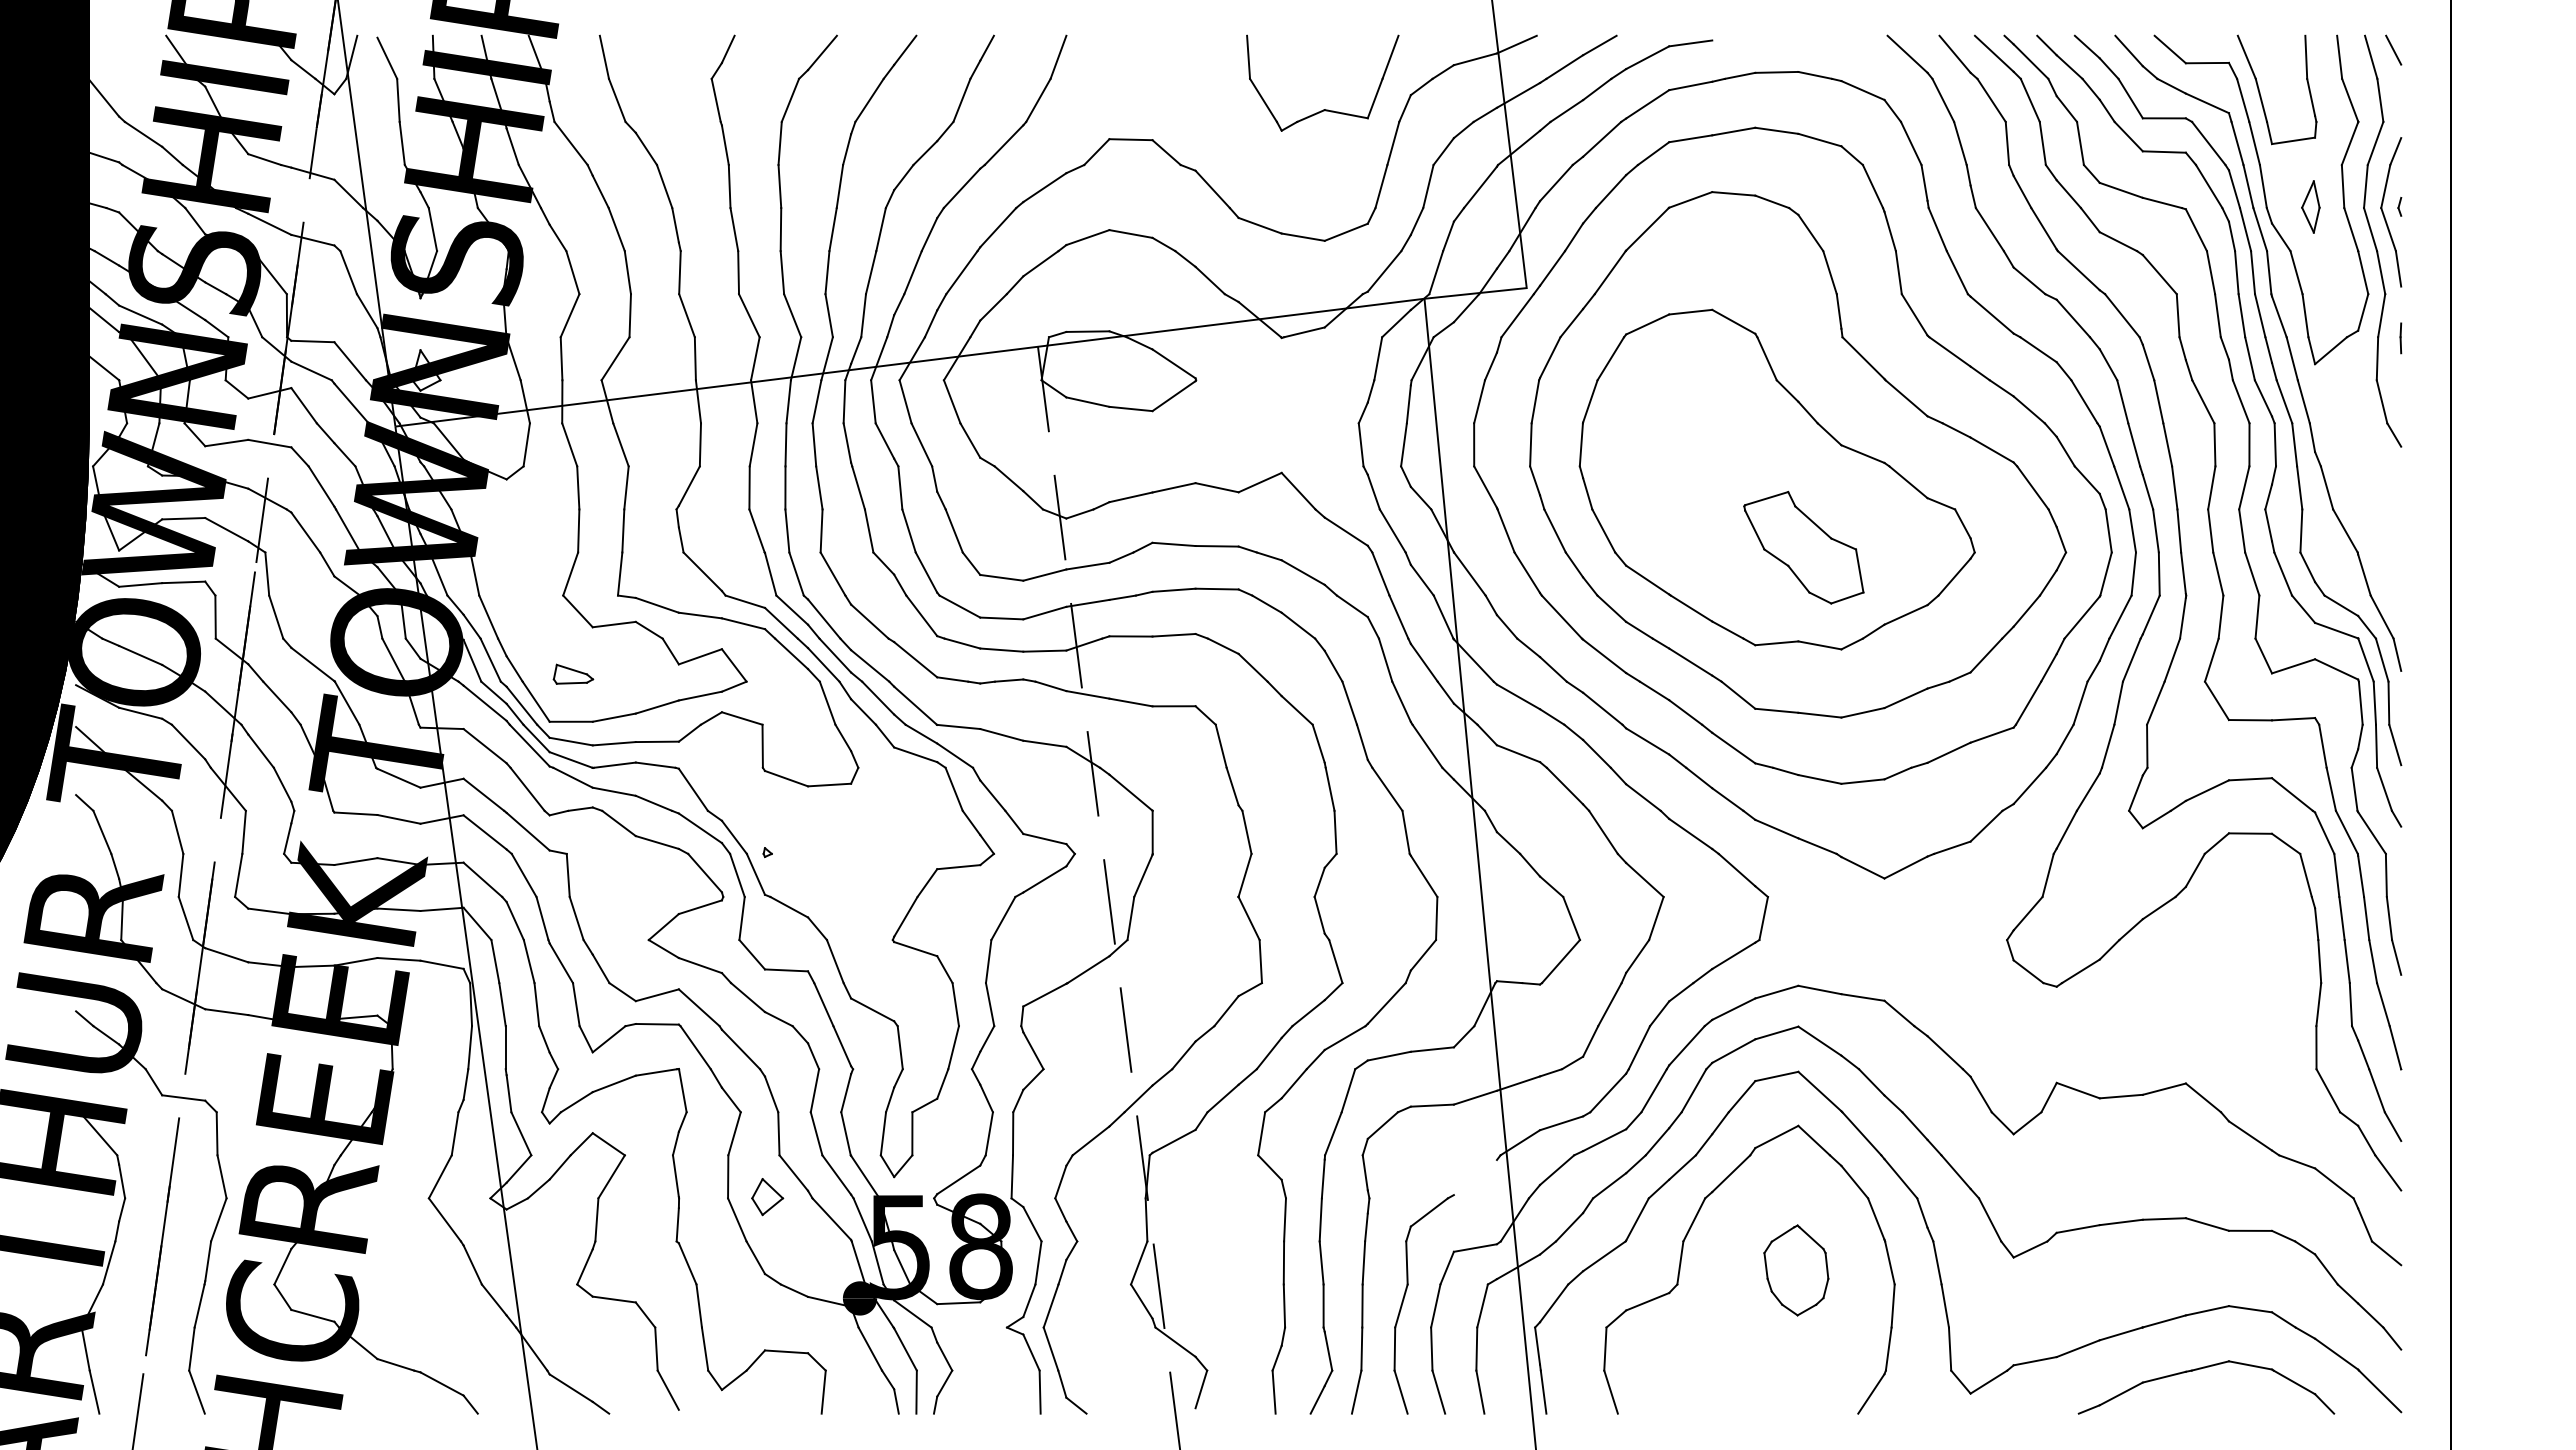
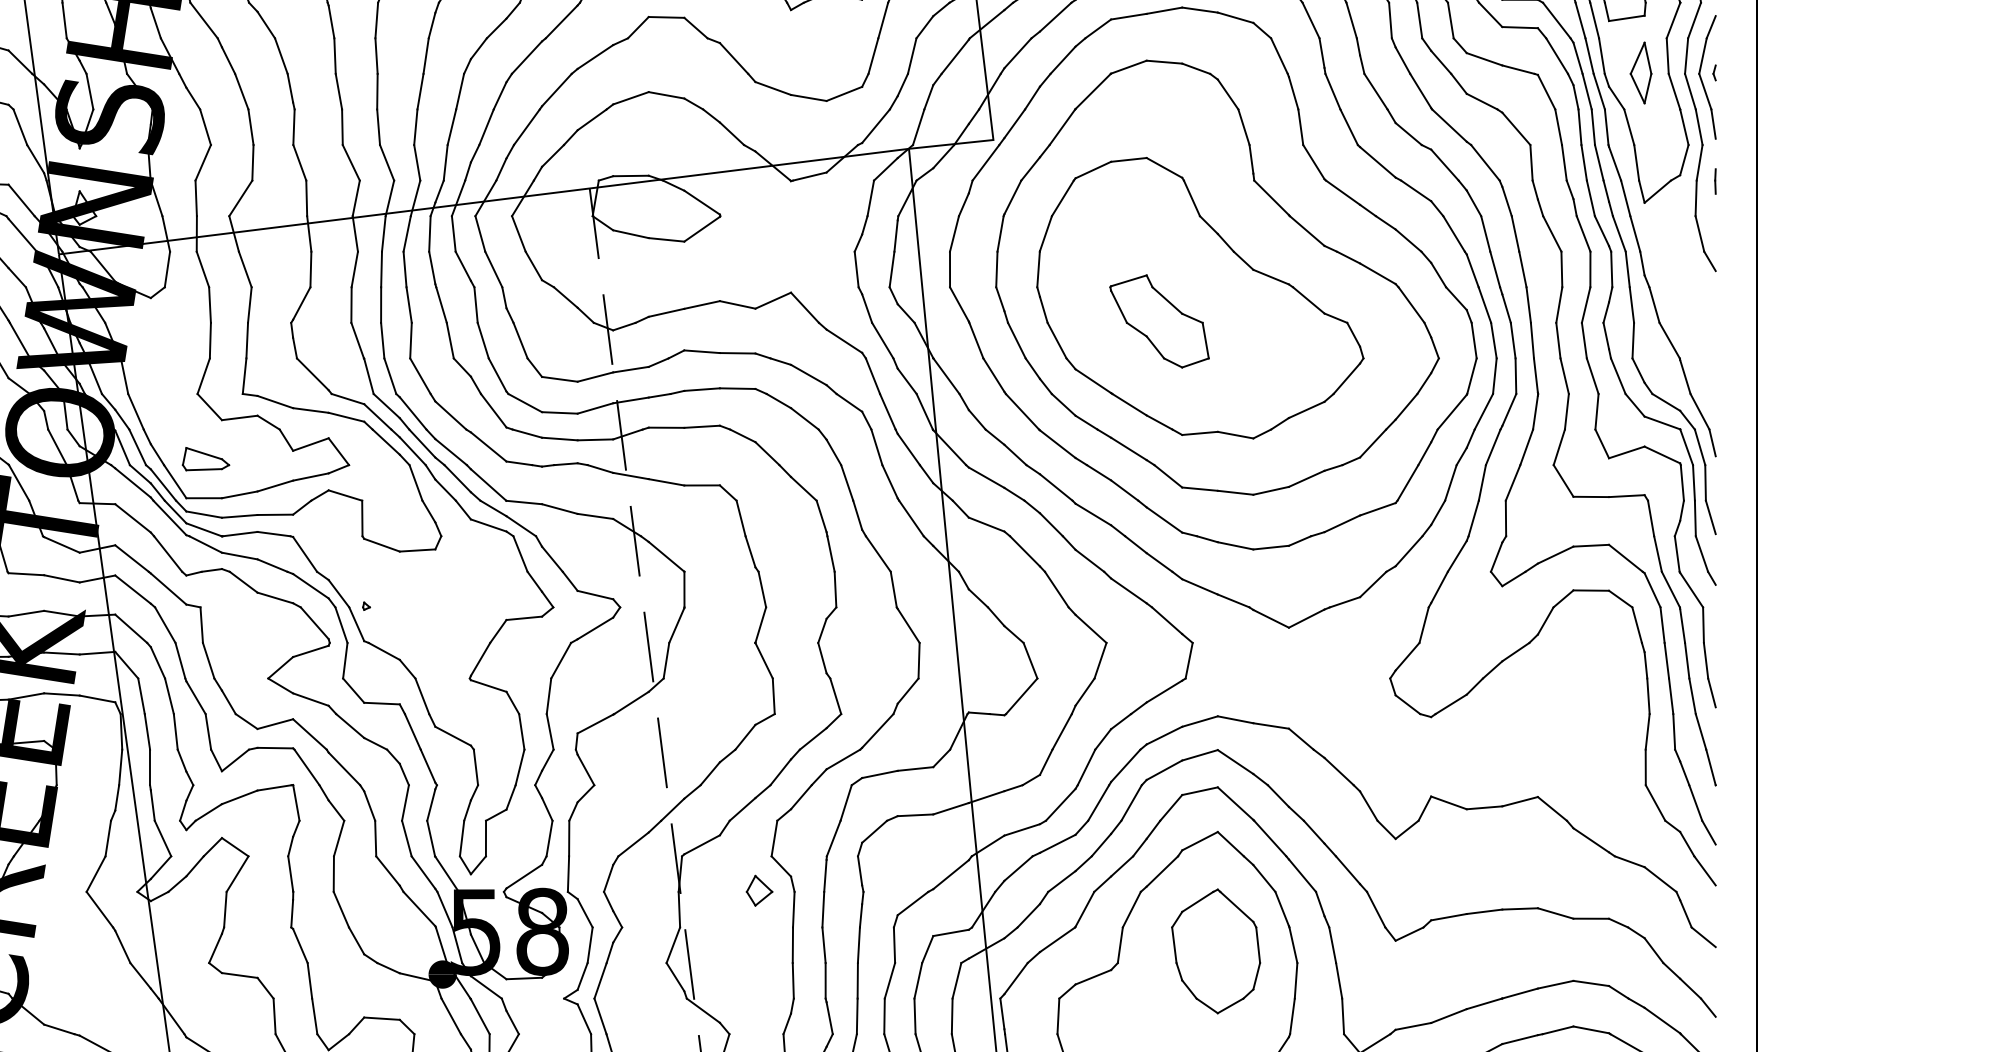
part: (2310, 206) -> (1640, 72), size x1.43
part: (1803, 547) -> (1159, 321), moved
part: (573, 673) -> (206, 458), size x1.43
line: (1474, 1177) -> (950, 874), added
part: (767, 1197) -> (759, 891), moved
part: (1796, 1270) -> (1216, 951), size x1.67

